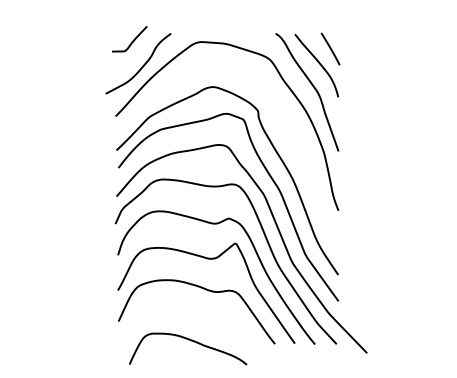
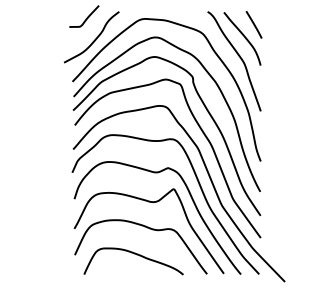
curve: (277, 109) -> (209, 75), added
curve: (191, 341) -> (136, 255), moved

